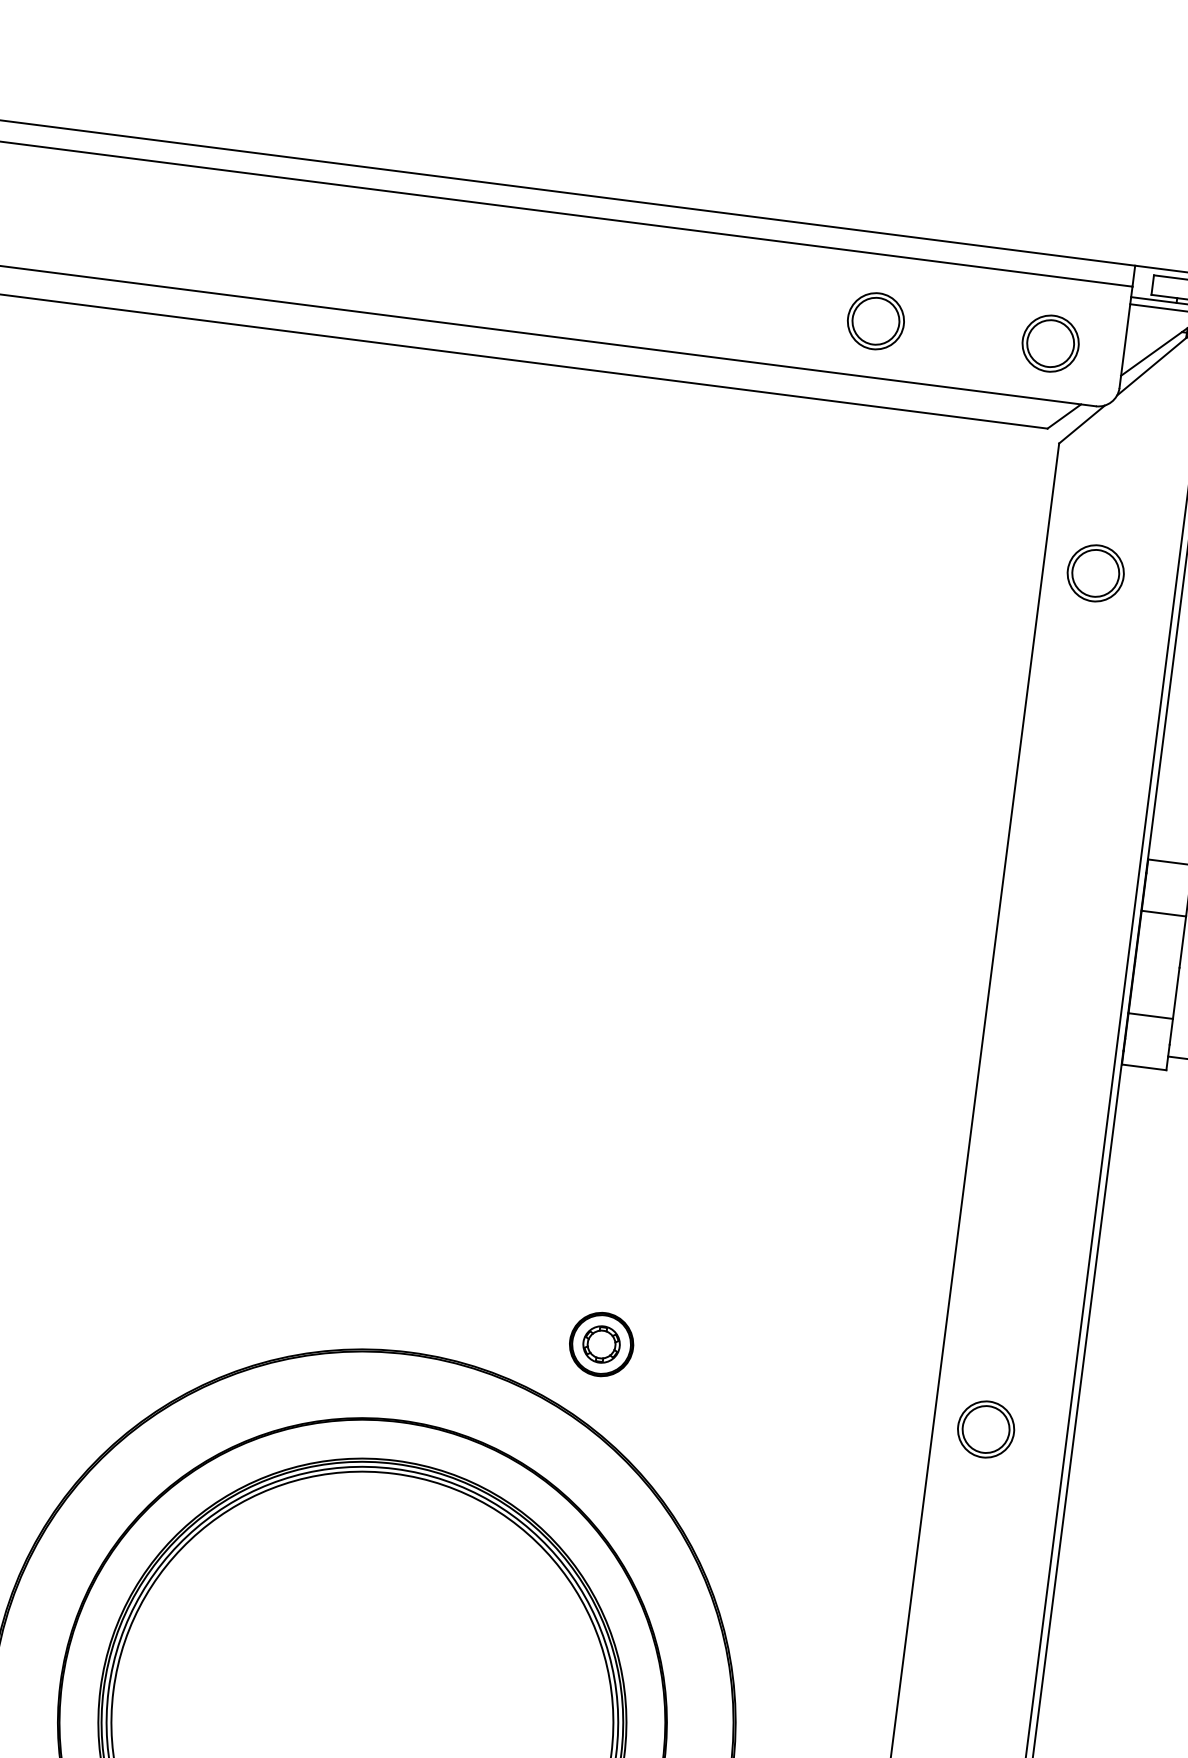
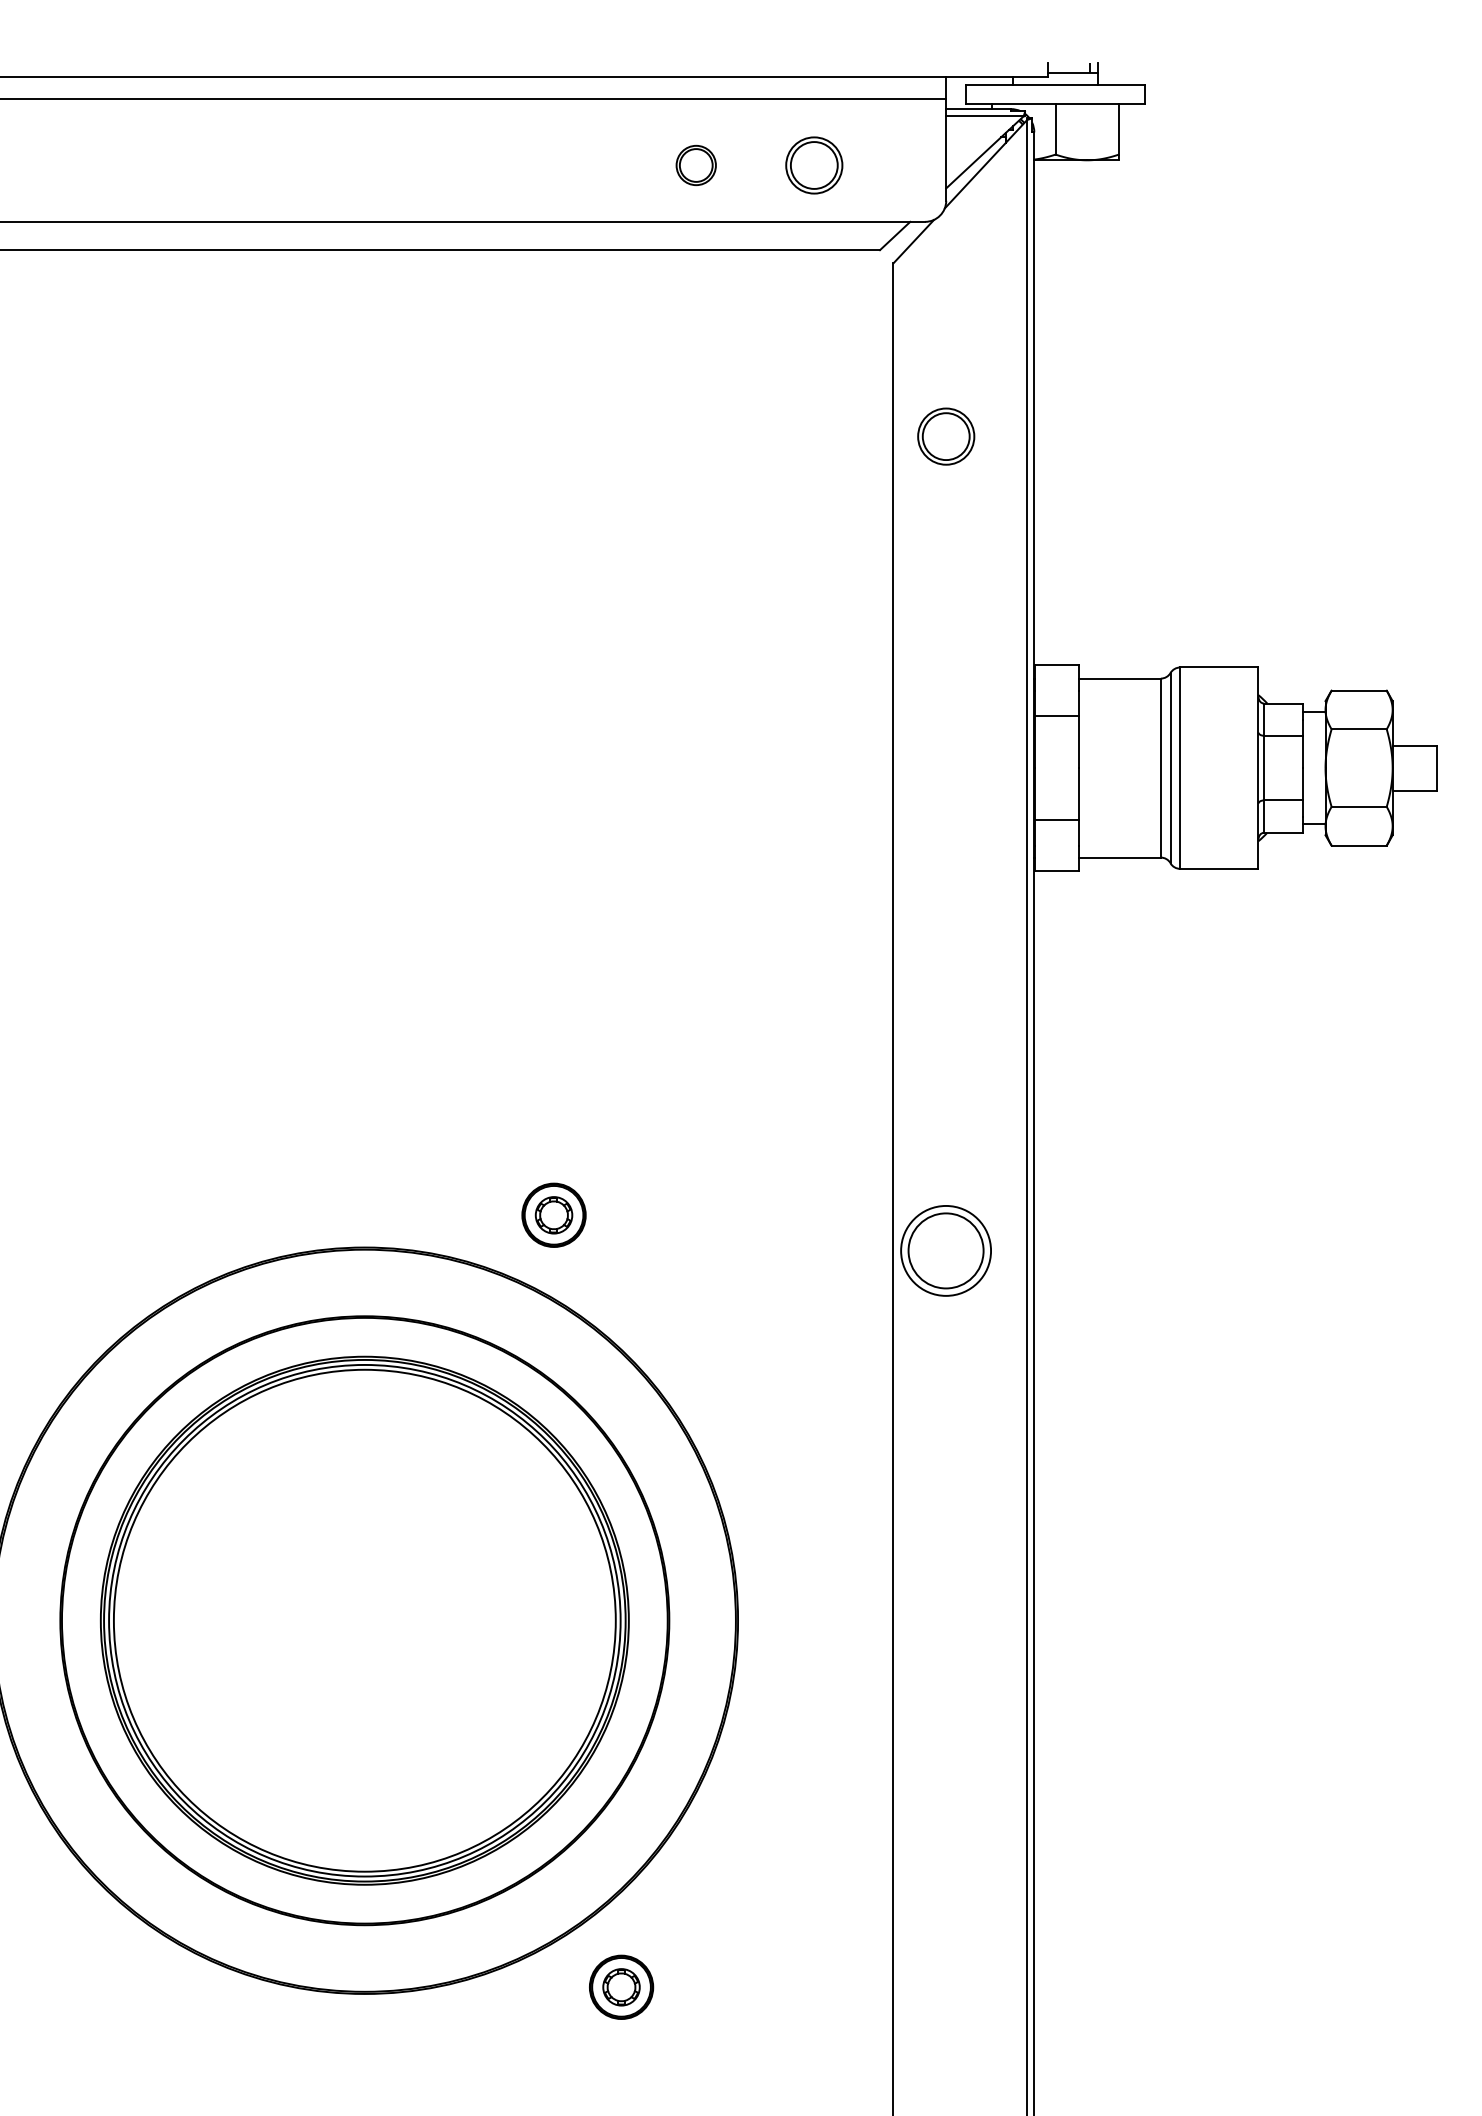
part: (876, 321) -> (696, 165), size x0.7
part: (1050, 343) -> (814, 165), moved
part: (1096, 573) -> (946, 436), moved
part: (986, 1429) -> (946, 1250), size x1.6

